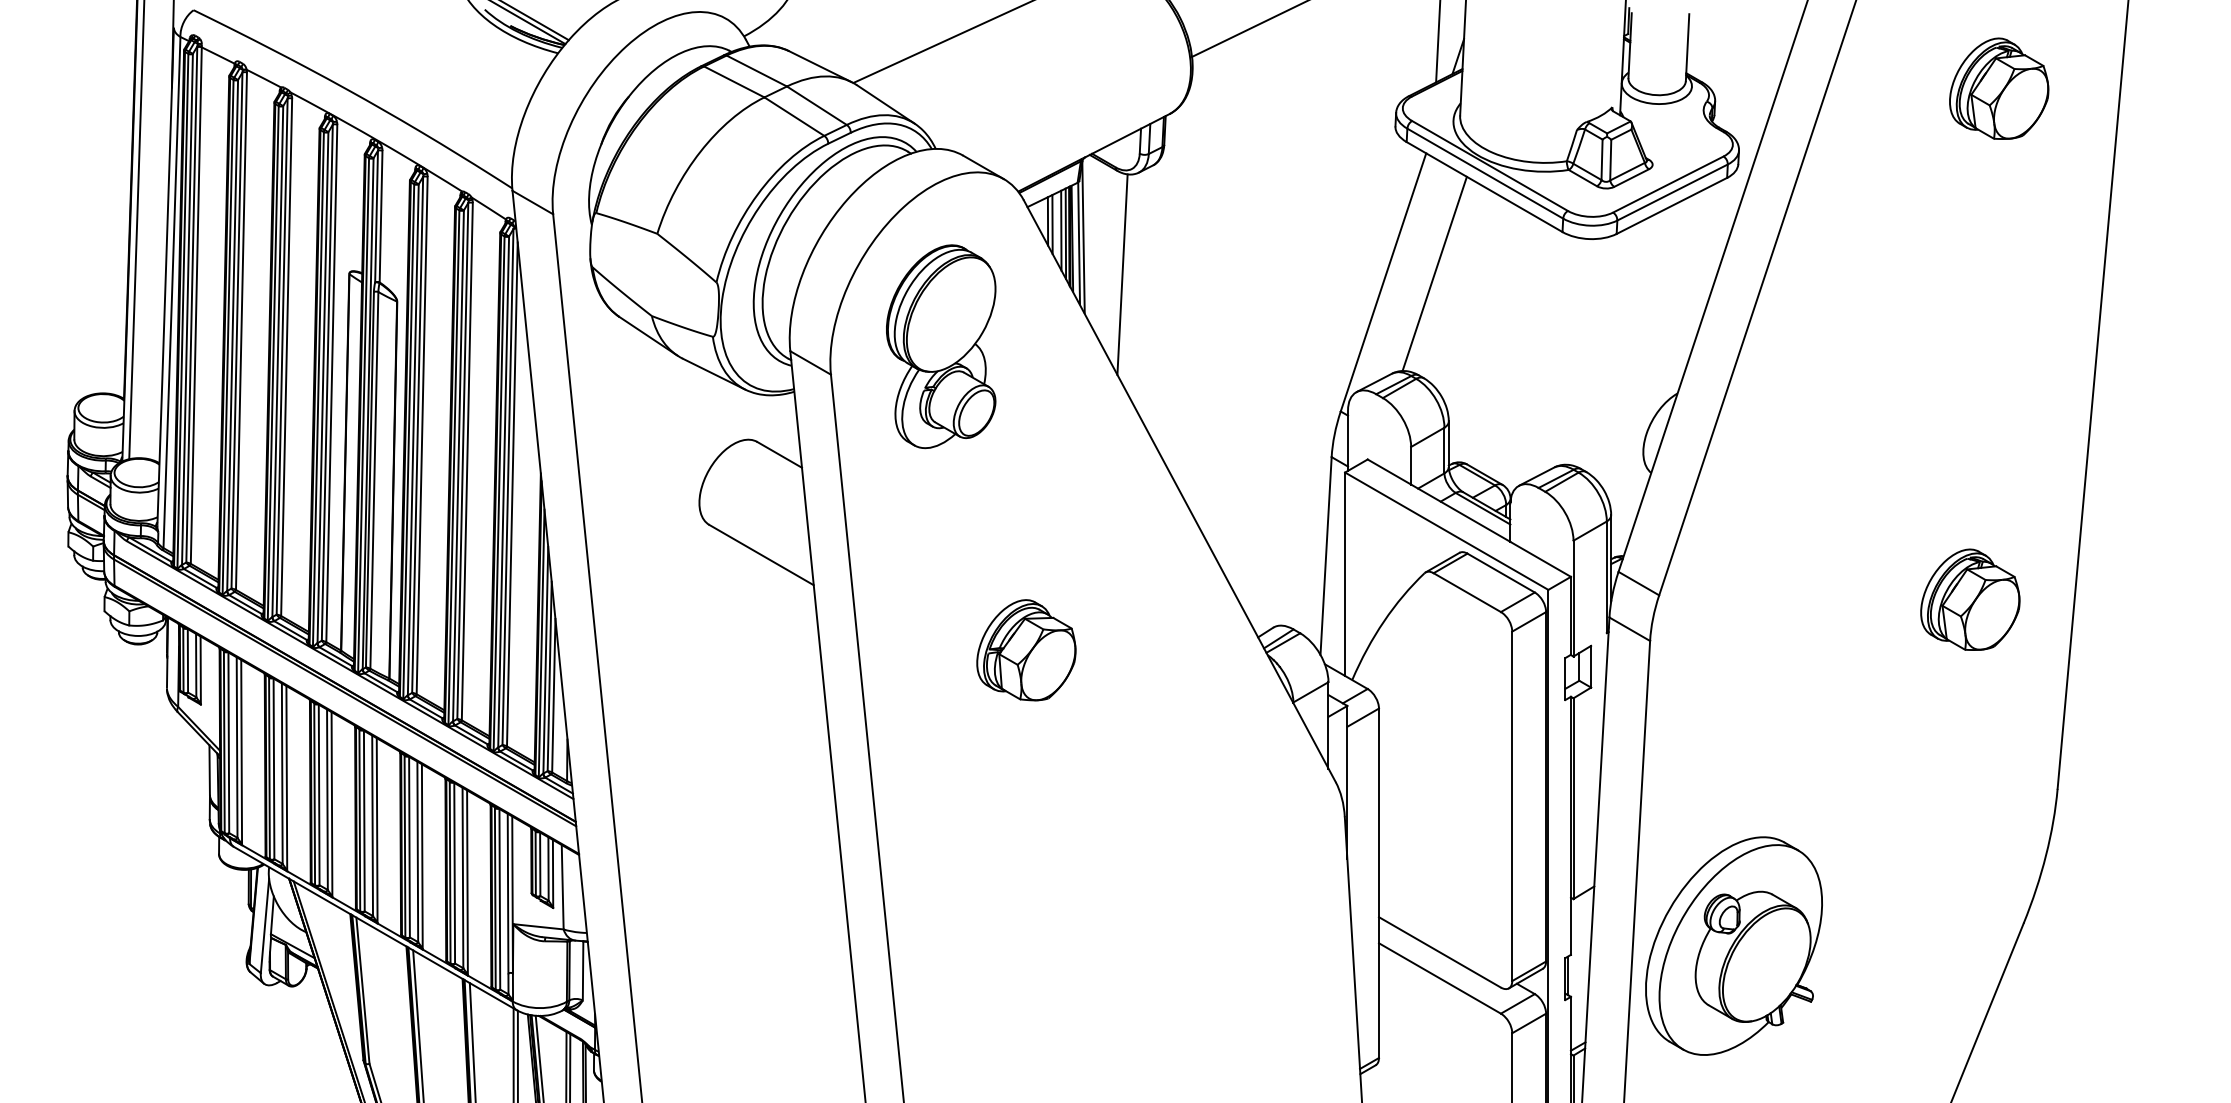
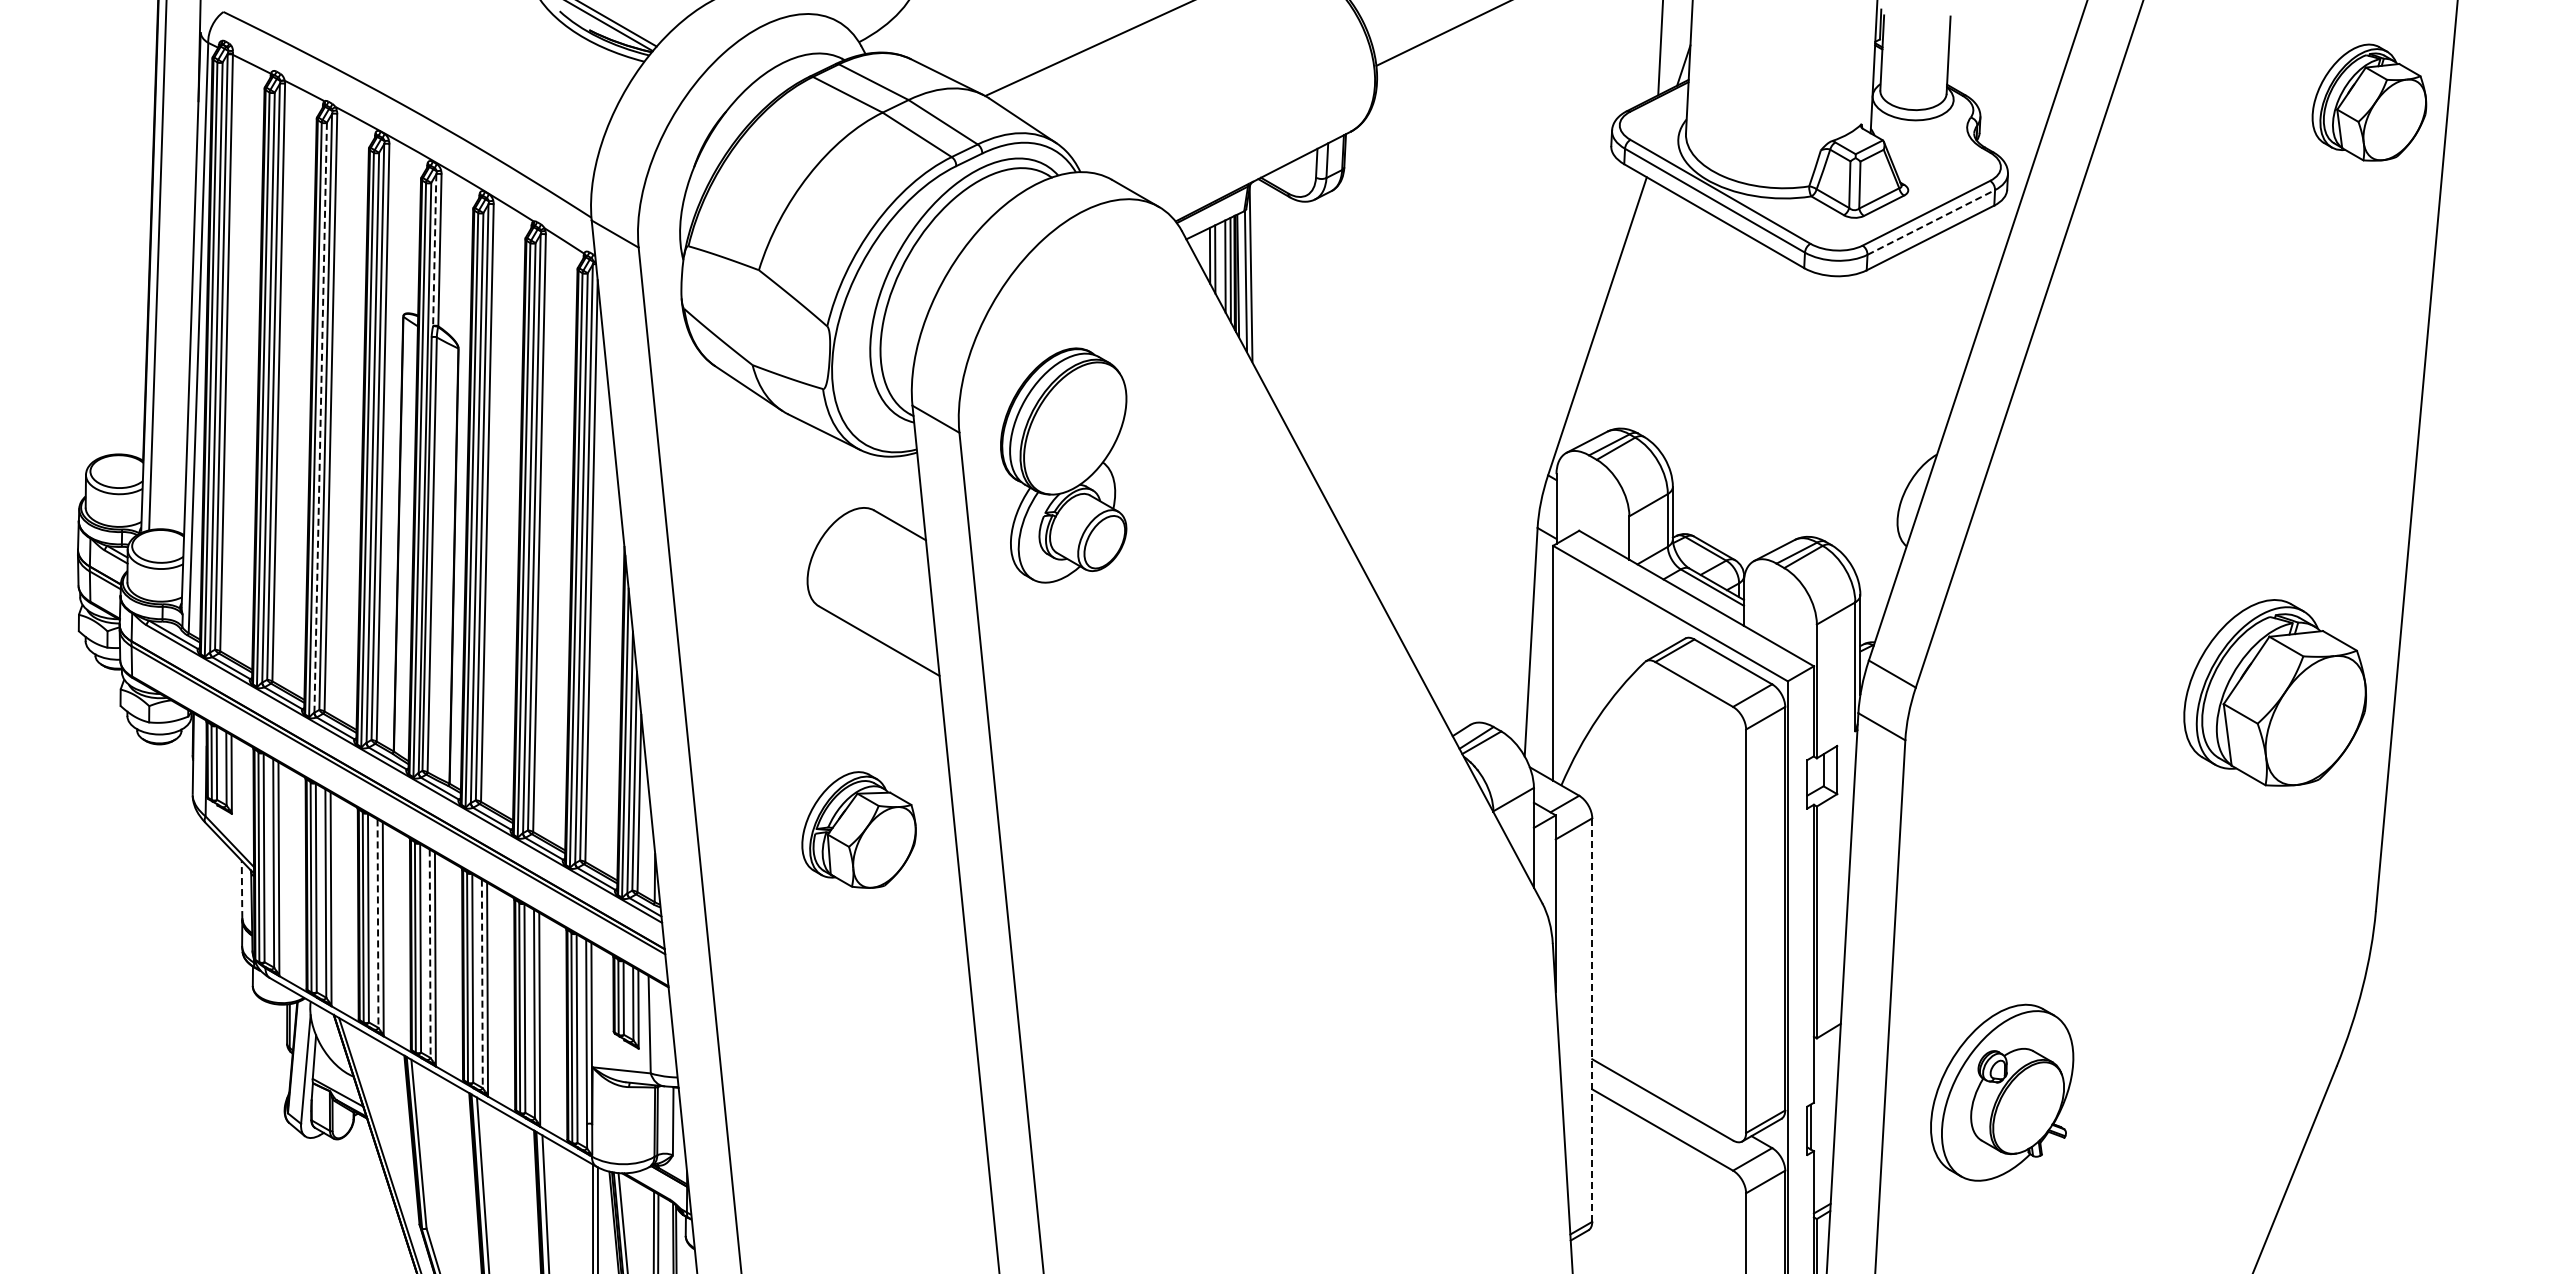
part: (1999, 88) -> (2369, 102), moved
line: (1672, 192) -> (1931, 222), solid -> dashed
line: (376, 216) -> (434, 250), solid -> dashed
line: (1434, 273) -> (1656, 316), removed
line: (1122, 274) -> (1296, 317), removed
part: (941, 346) -> (1063, 465), moved
line: (277, 361) -> (320, 417), solid -> dashed
part: (1969, 599) -> (2274, 692), size x1.6
part: (1025, 649) -> (858, 829), moved
line: (210, 770) -> (242, 889), solid -> dashed
line: (327, 800) -> (378, 924), solid -> dashed
line: (372, 826) -> (430, 954), solid -> dashed
line: (417, 852) -> (482, 984), solid -> dashed
line: (1379, 883) -> (1592, 1020), solid -> dashed
part: (1733, 945) -> (2001, 1092), size x0.7

